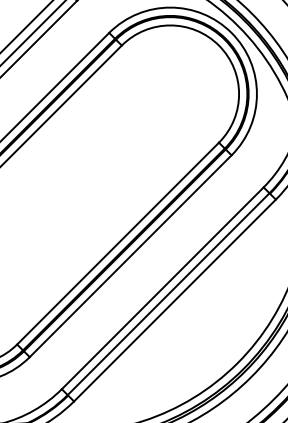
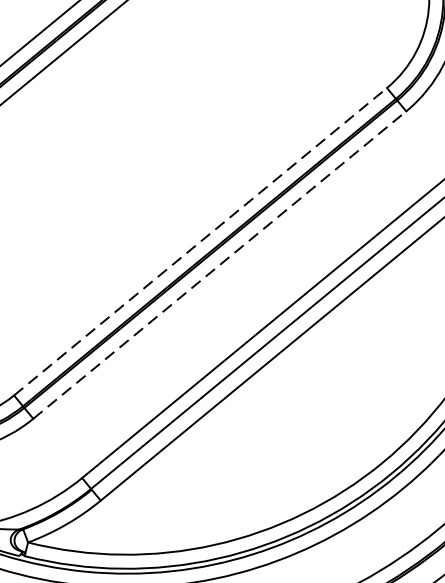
line: (118, 243) -> (201, 241), solid -> dashed
line: (130, 256) -> (219, 265), solid -> dashed

